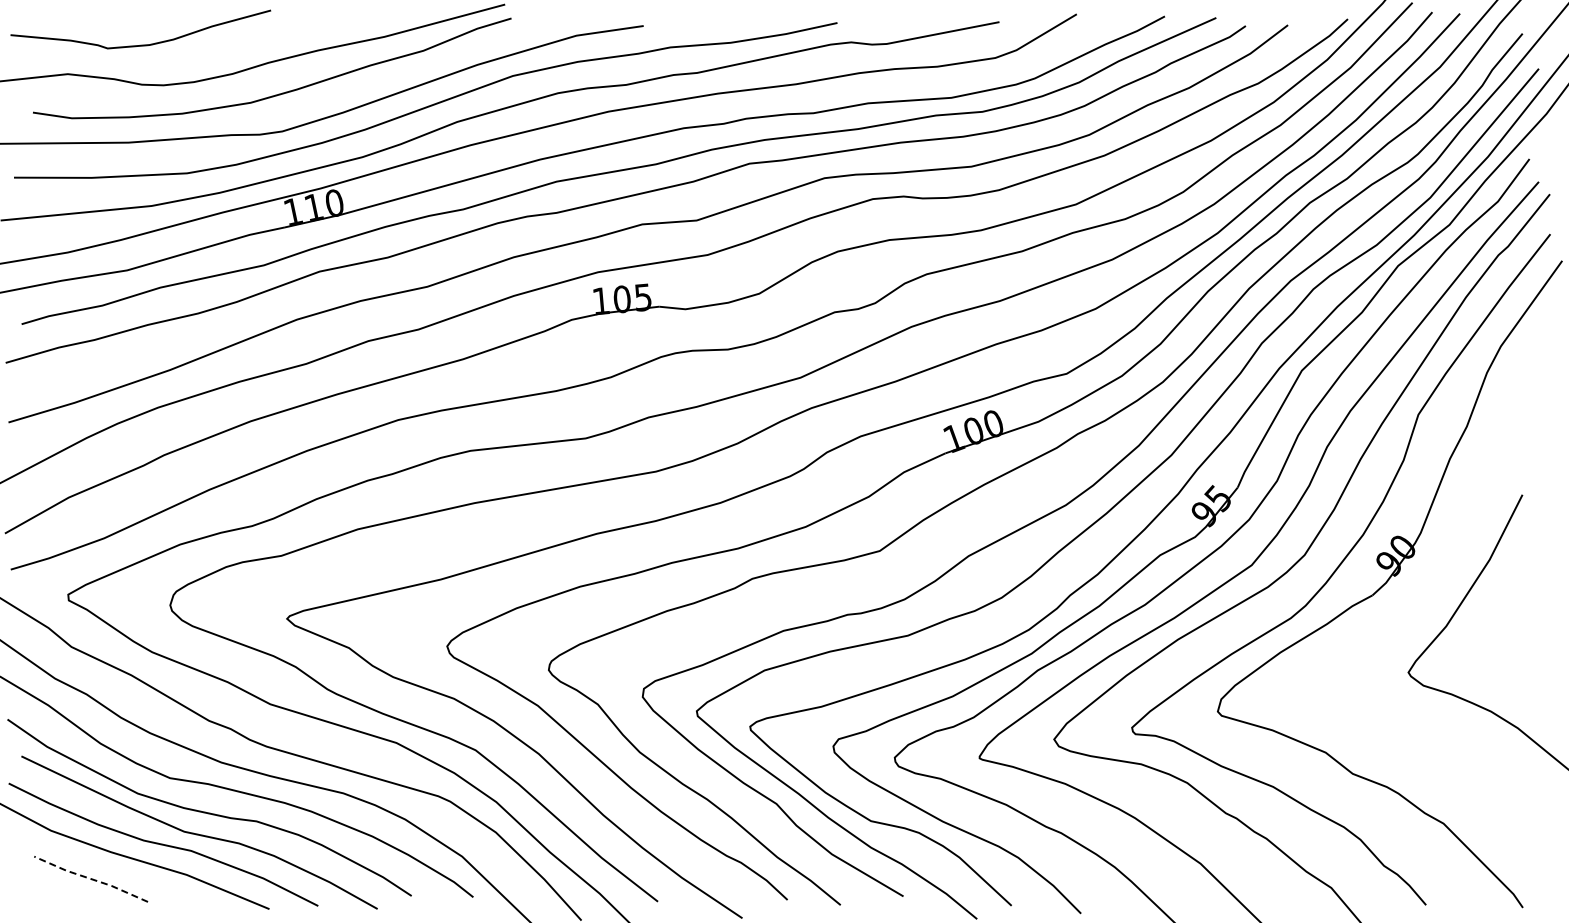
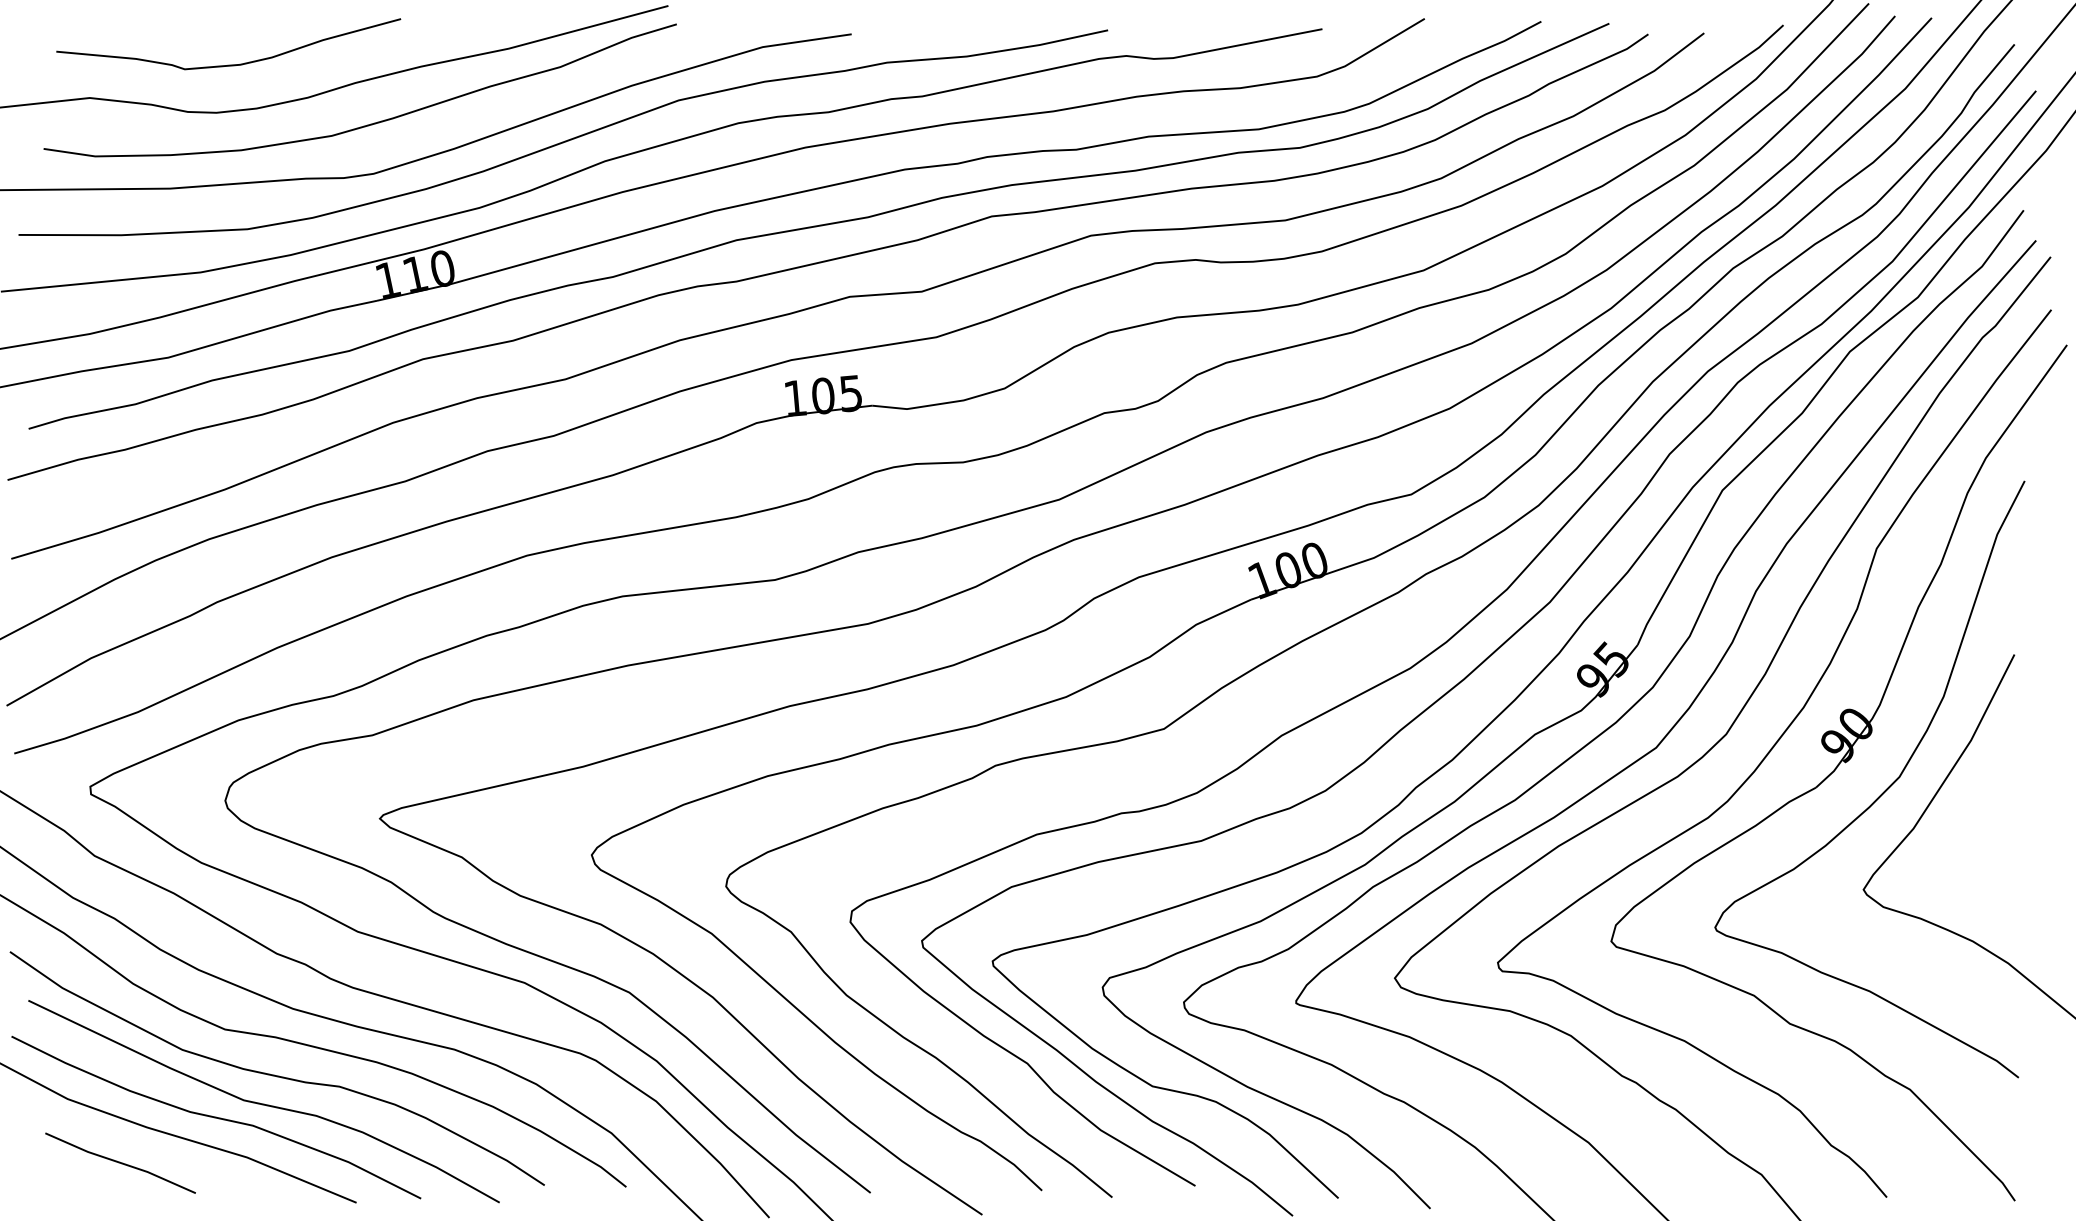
curve: (140, 44) -> (228, 64), moved
curve: (1422, 599) -> (1882, 793), added
line: (90, 878) -> (119, 1162), dashed -> solid

